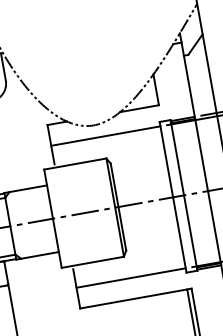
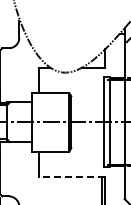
line: (104, 137) -> (70, 80), removed
line: (129, 278) -> (70, 164), removed
line: (135, 298) -> (71, 176), solid -> dashed

